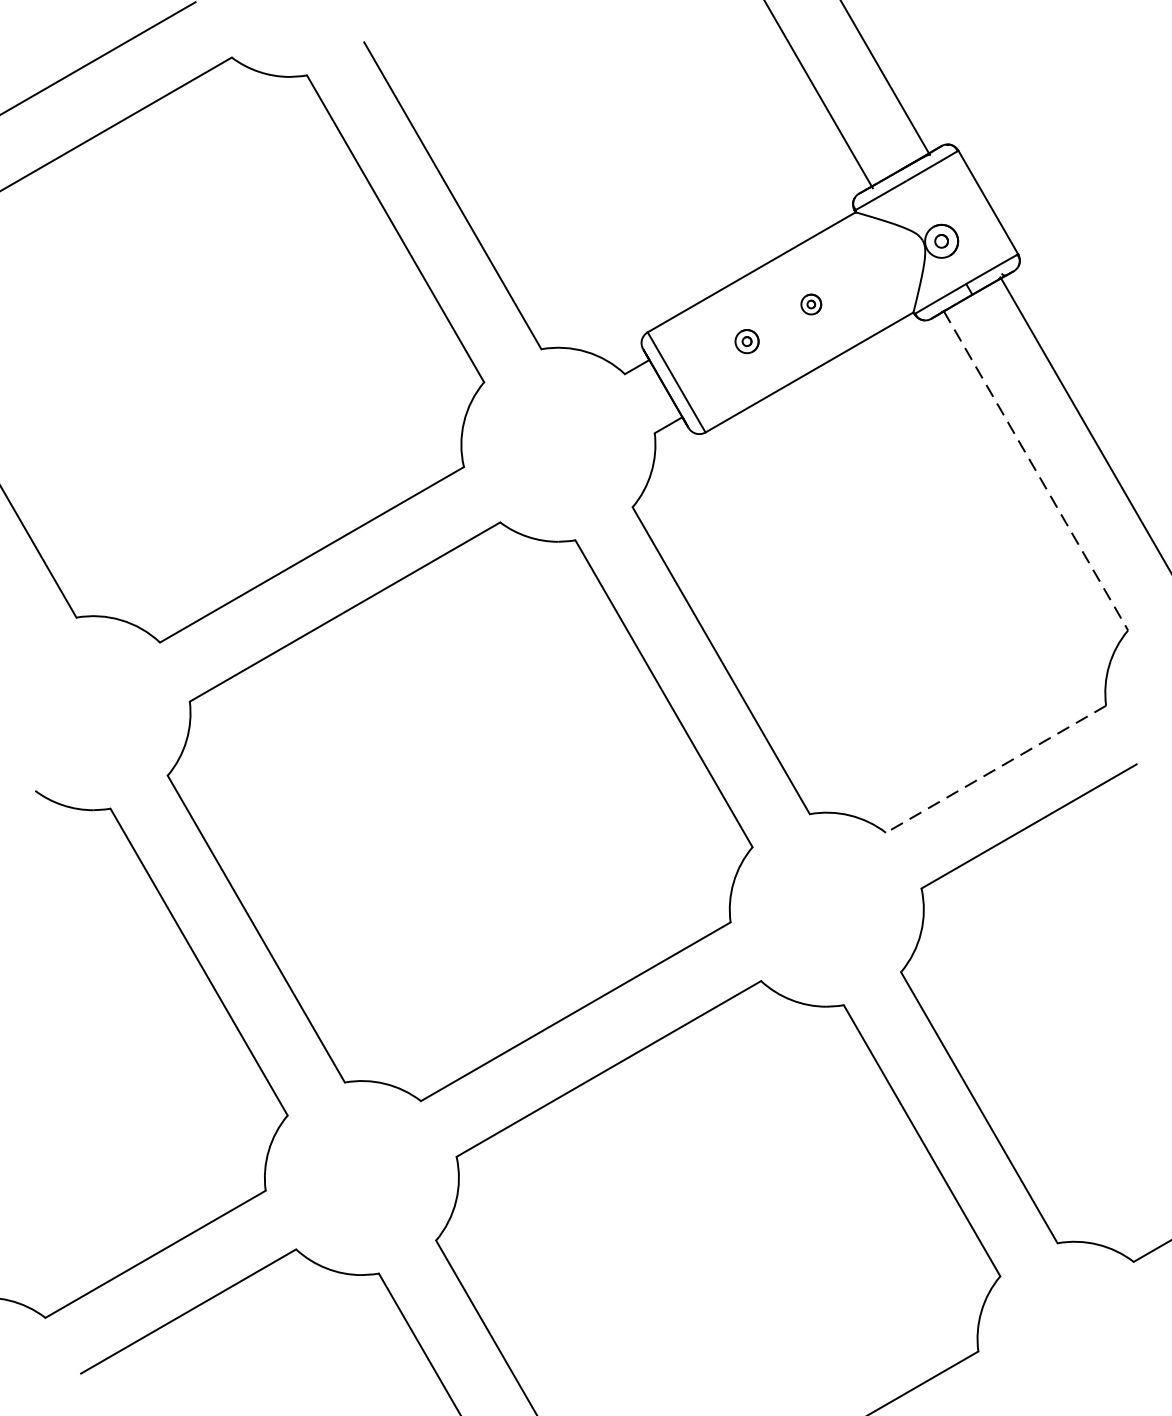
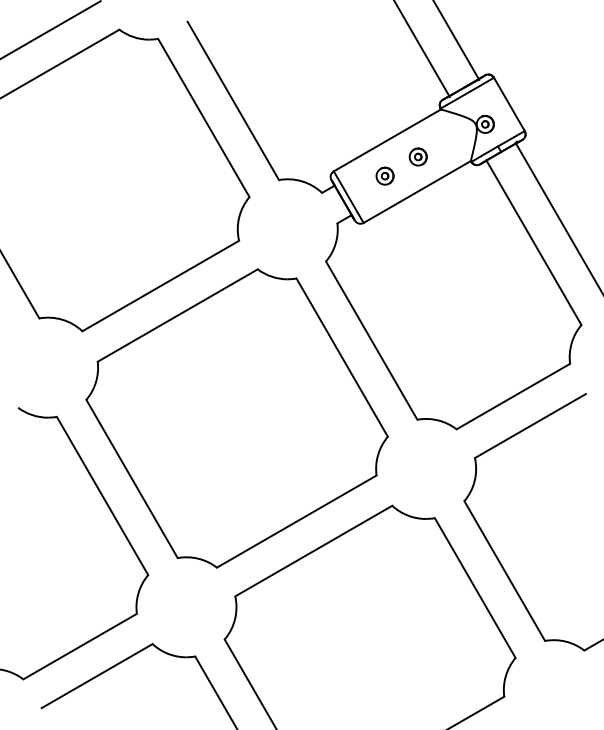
part: (810, 303) -> (417, 156), size x1.67
part: (746, 340) -> (384, 175), size x1.43
line: (1037, 472) -> (534, 243), dashed -> solid
line: (996, 769) -> (513, 396), dashed -> solid

